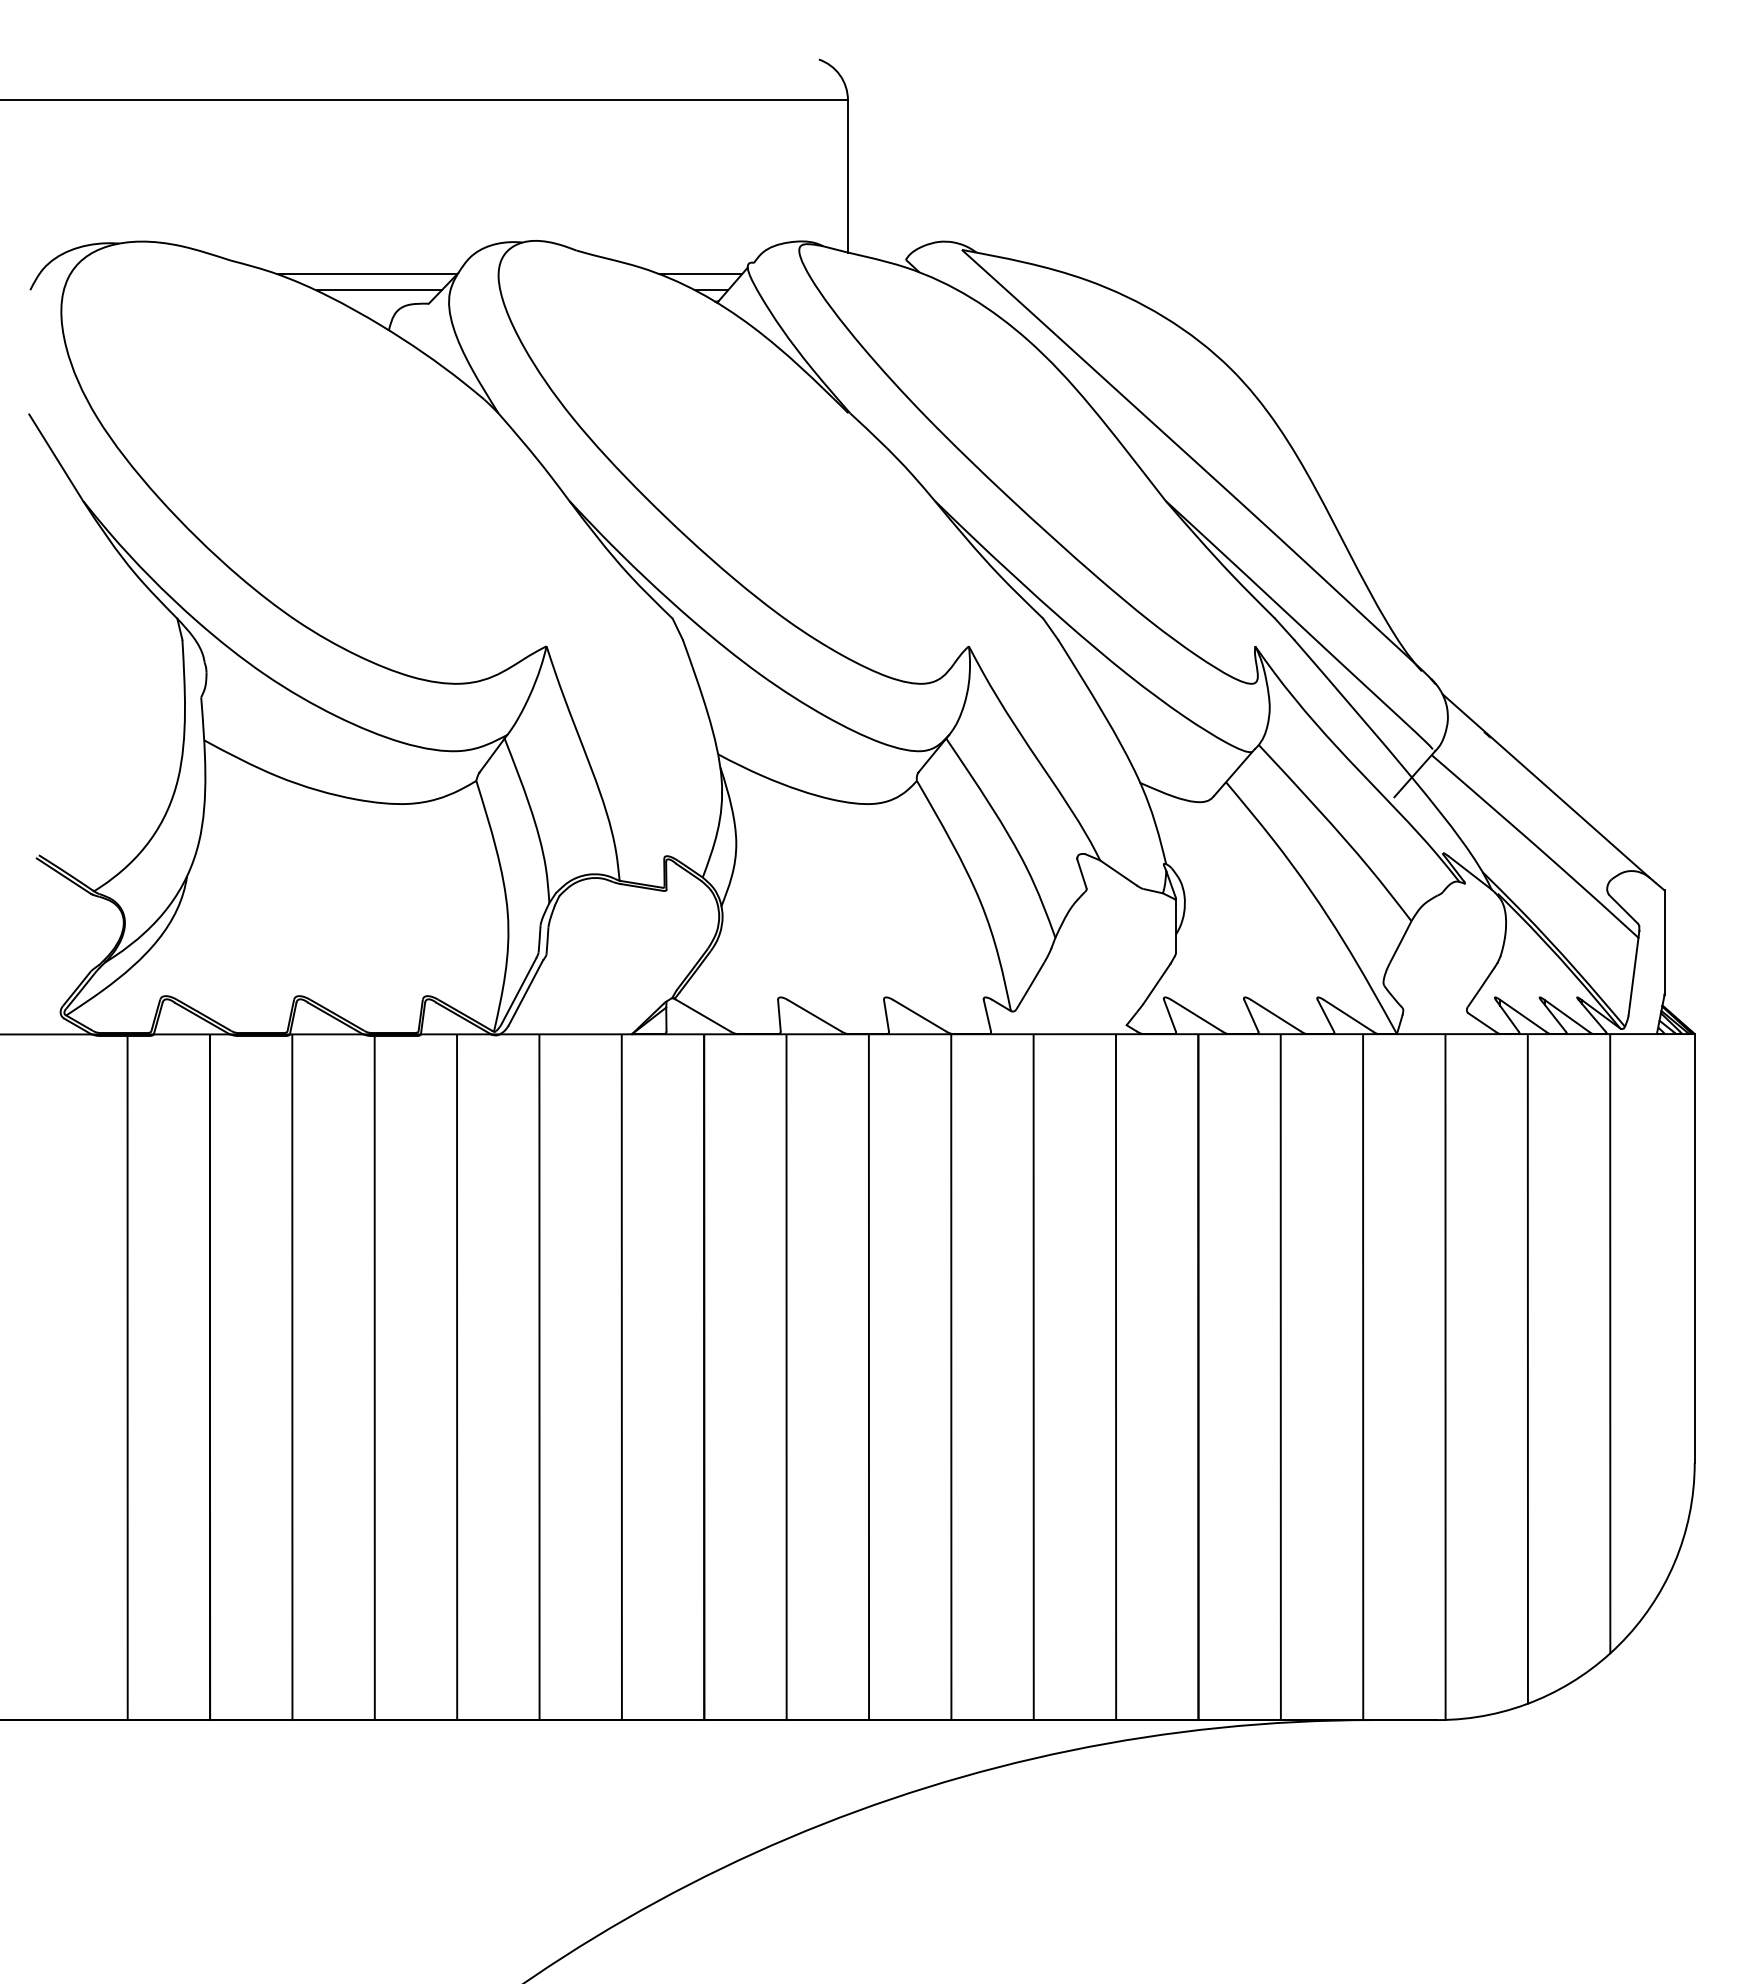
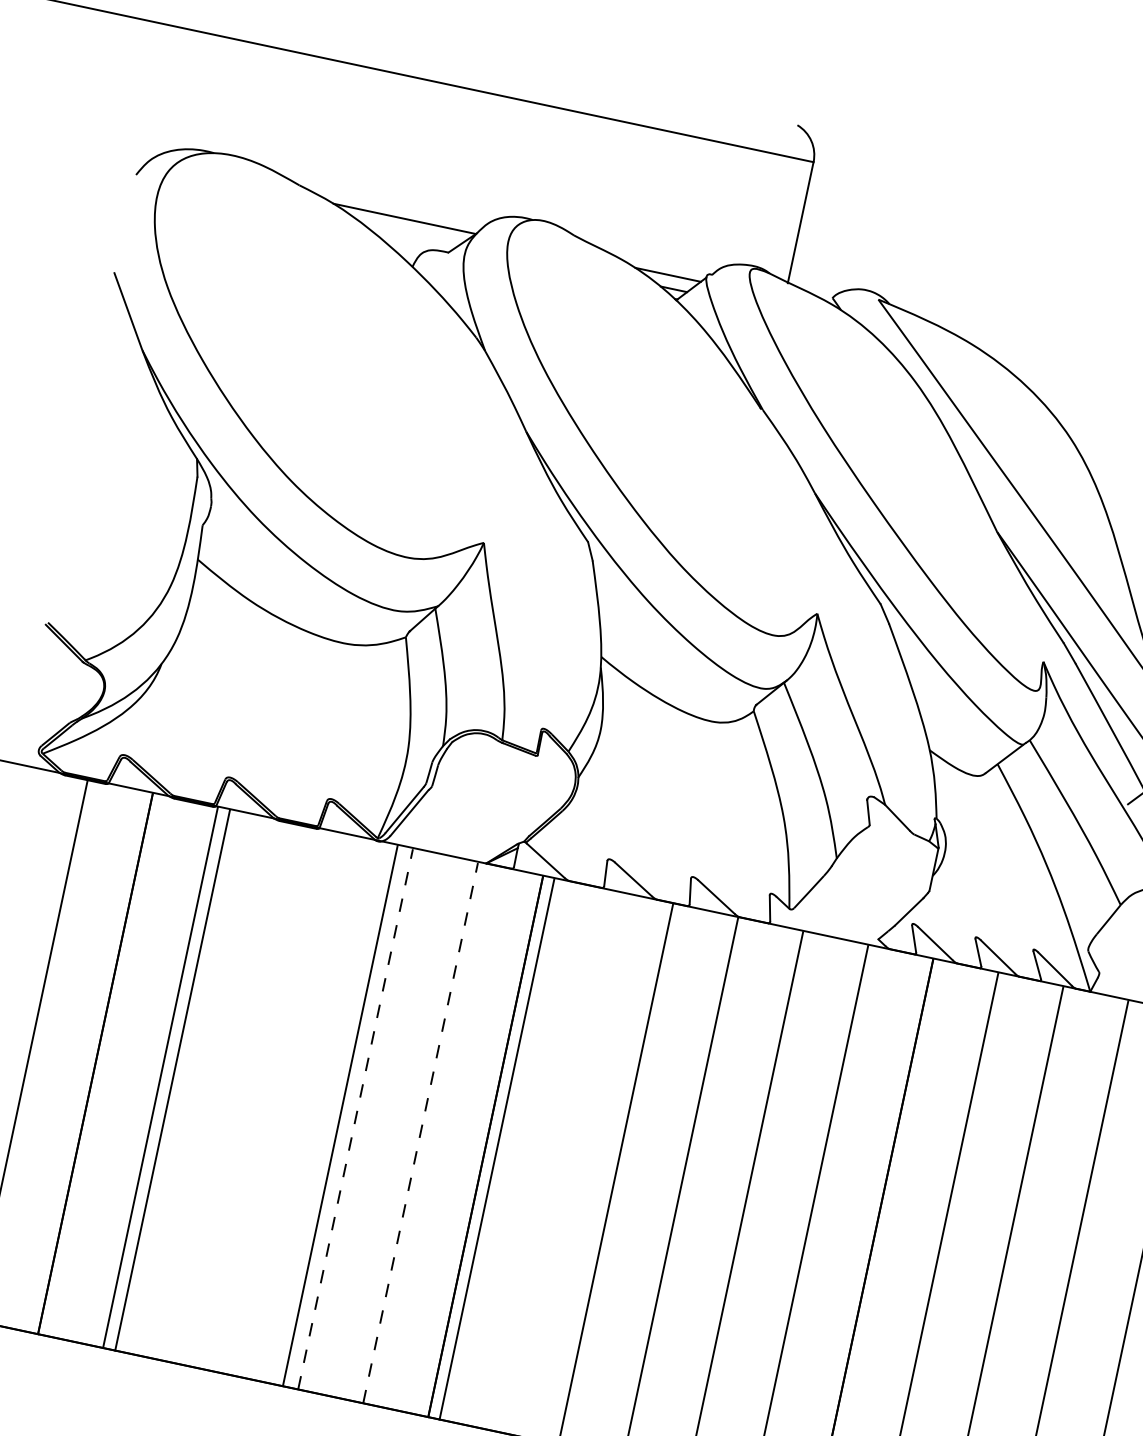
line: (378, 290) -> (410, 233), removed
line: (374, 1377) -> (172, 1080), moved
line: (457, 1377) -> (340, 1115), moved
line: (539, 1377) -> (355, 1118), solid -> dashed
line: (621, 1377) -> (420, 1132), solid -> dashed
line: (786, 1377) -> (496, 1149), moved

